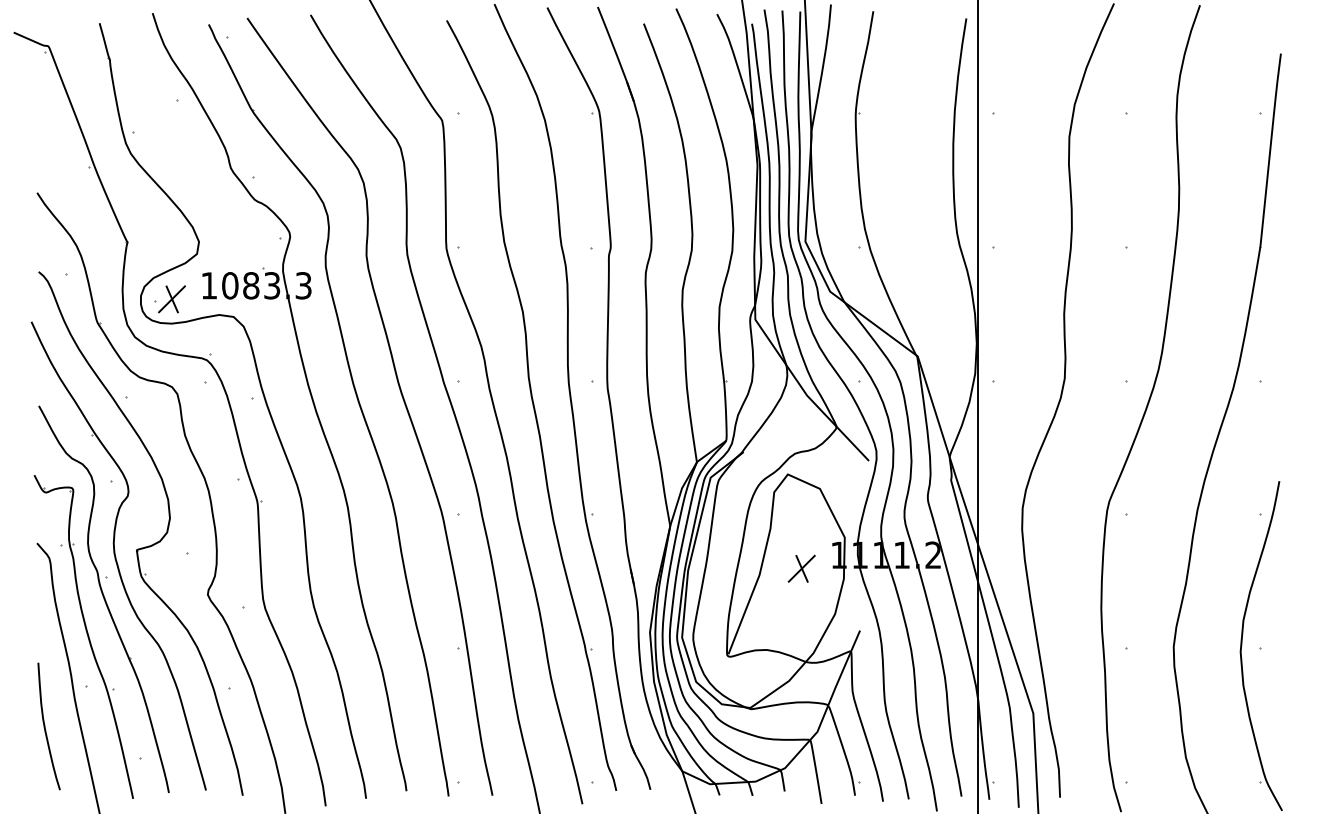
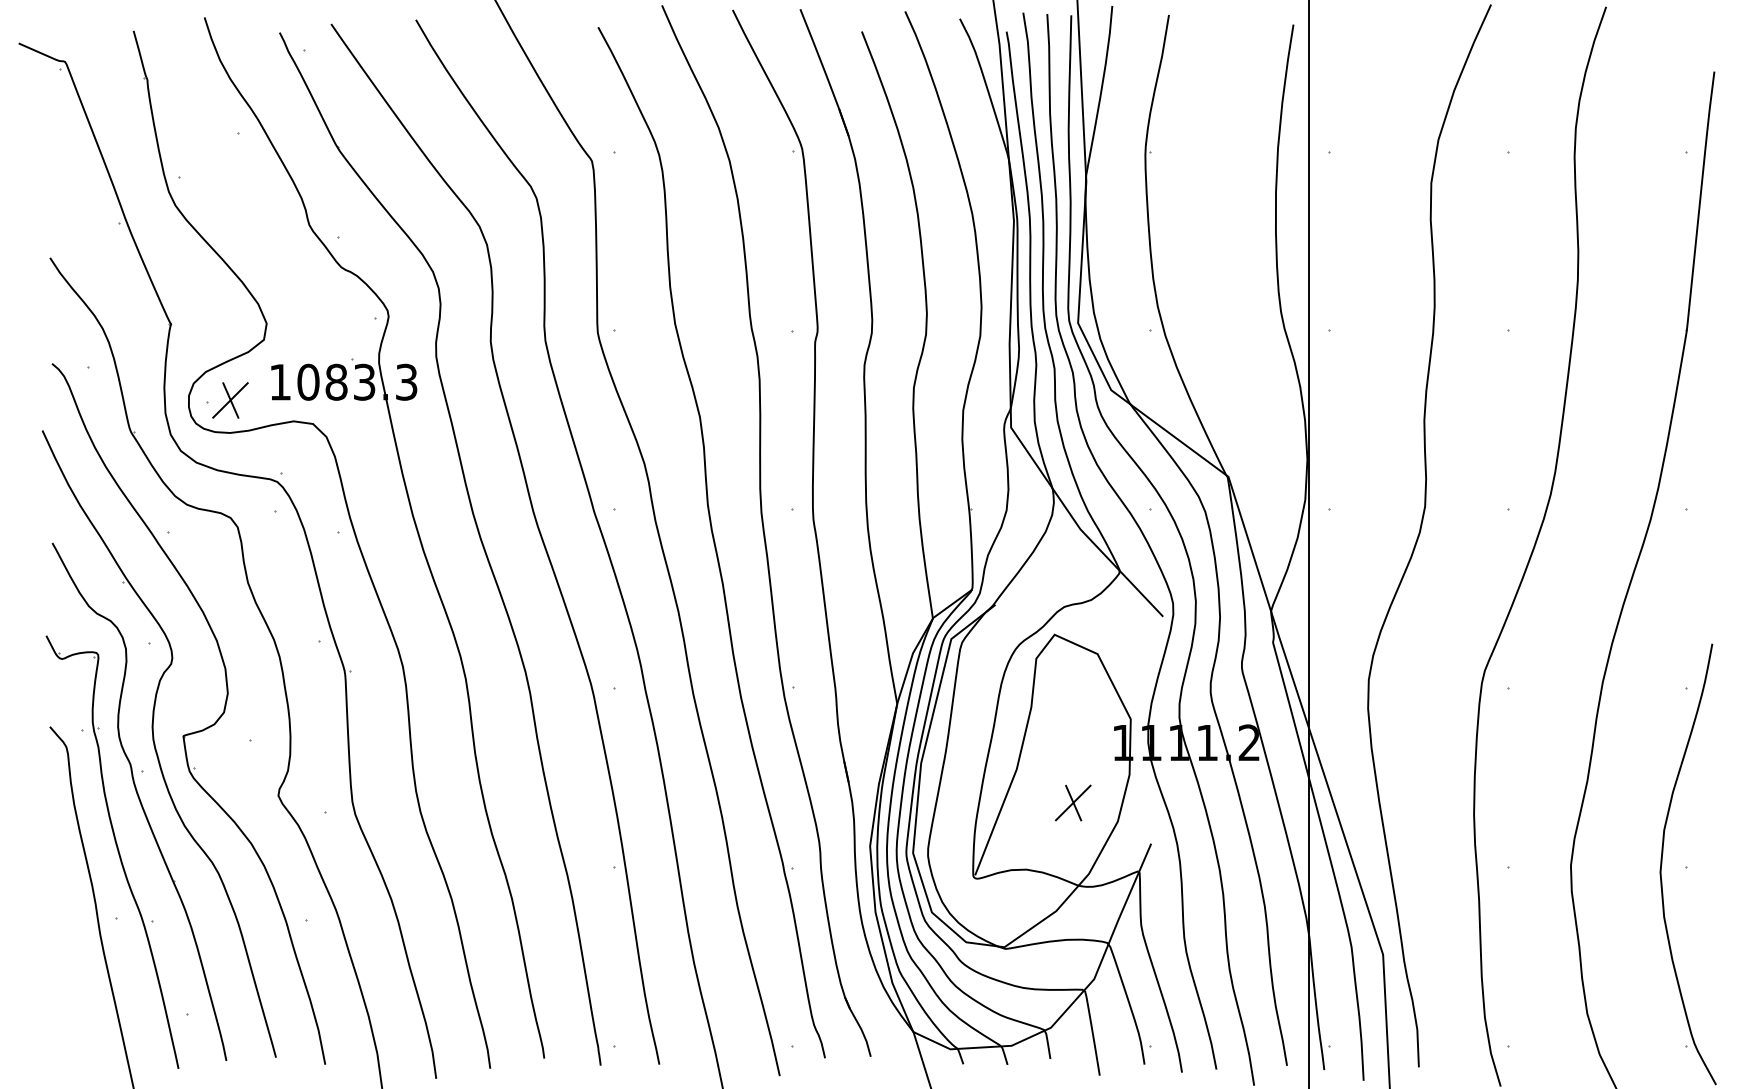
part: (801, 568) -> (1072, 802), moved
curve: (45, 727) -> (61, 973), removed

